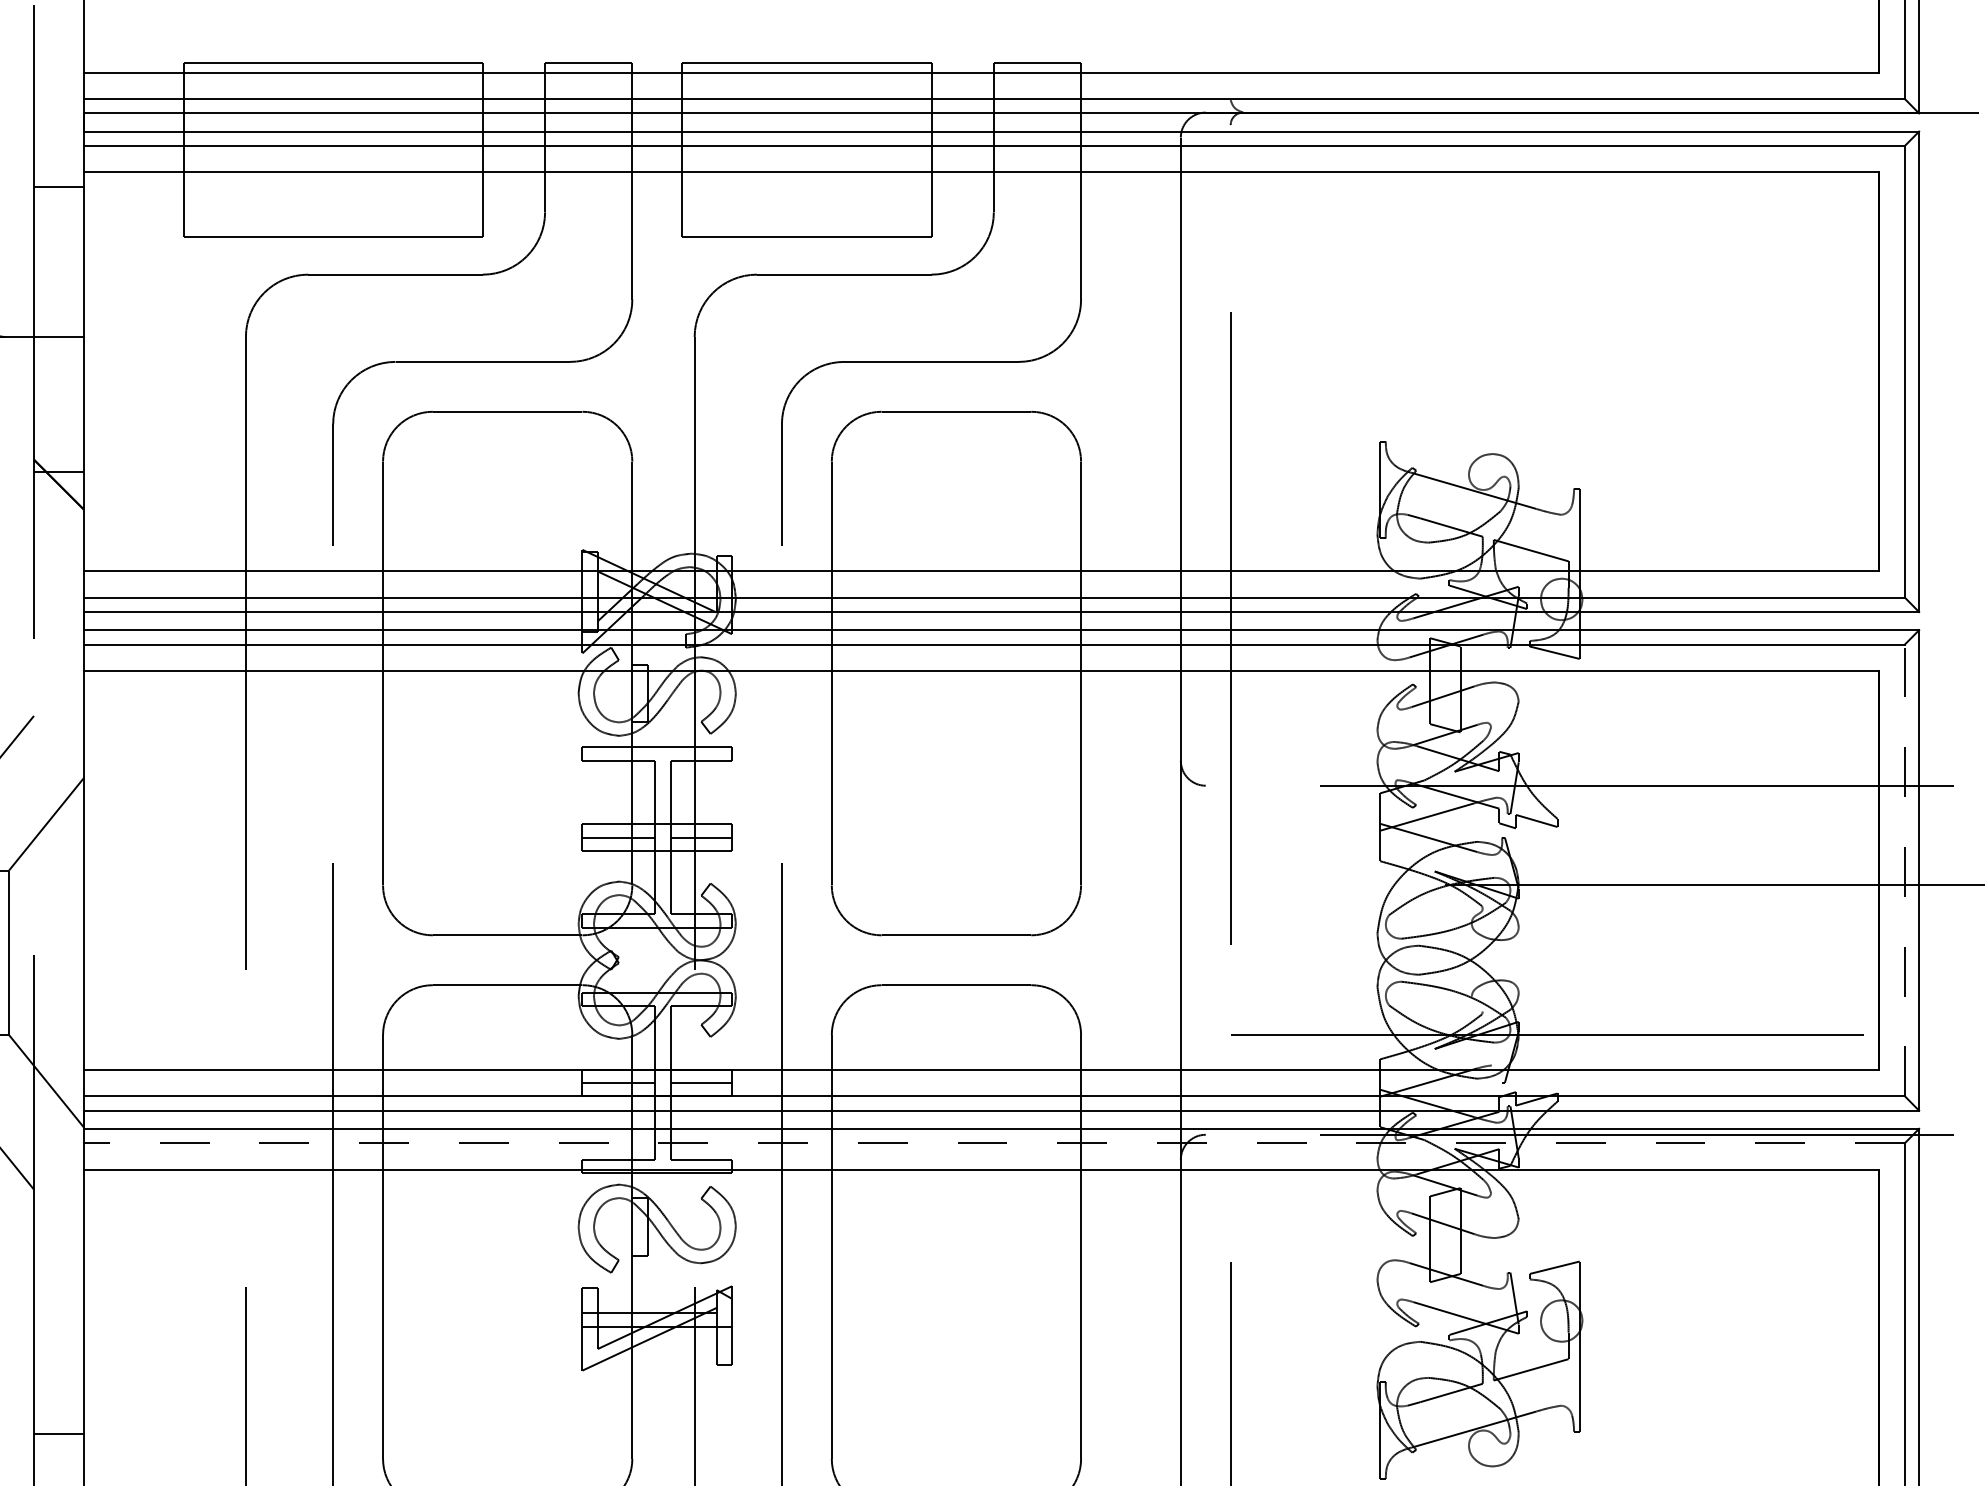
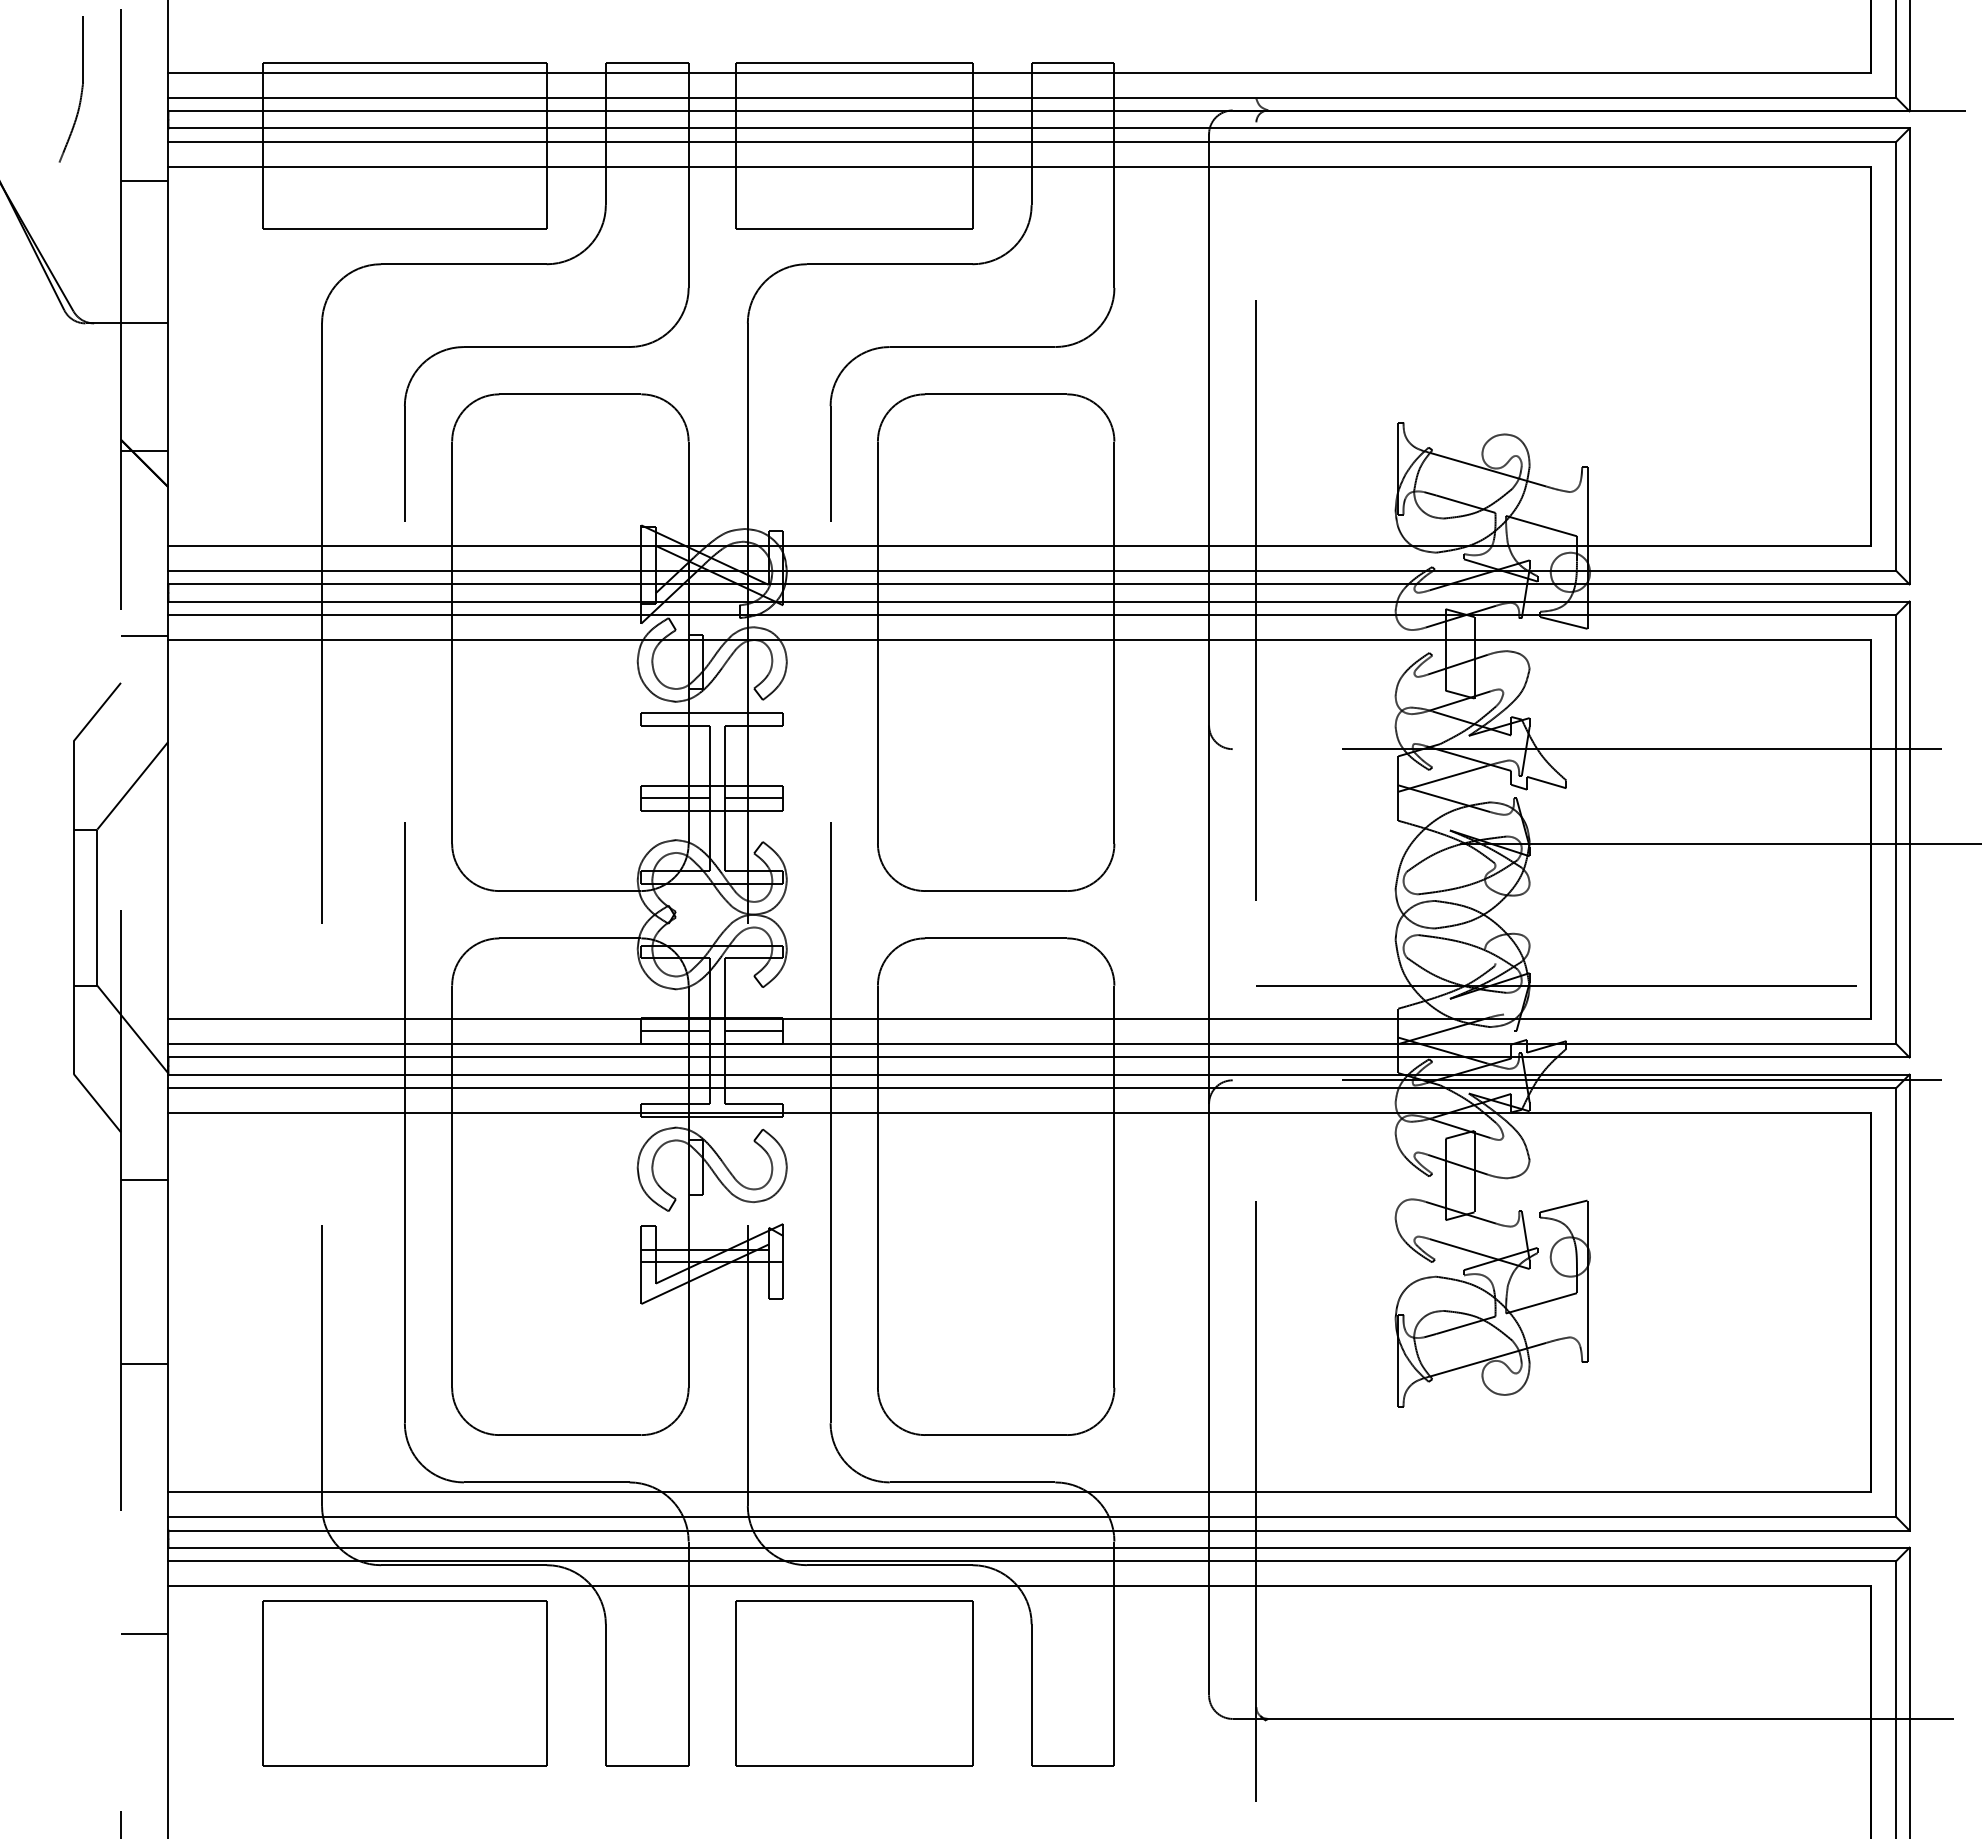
line: (58, 665) -> (144, 635), added
line: (1905, 869) -> (1896, 828), dashed -> solid
line: (994, 1143) -> (1032, 1088), dashed -> solid
line: (58, 1239) -> (144, 1179), added

